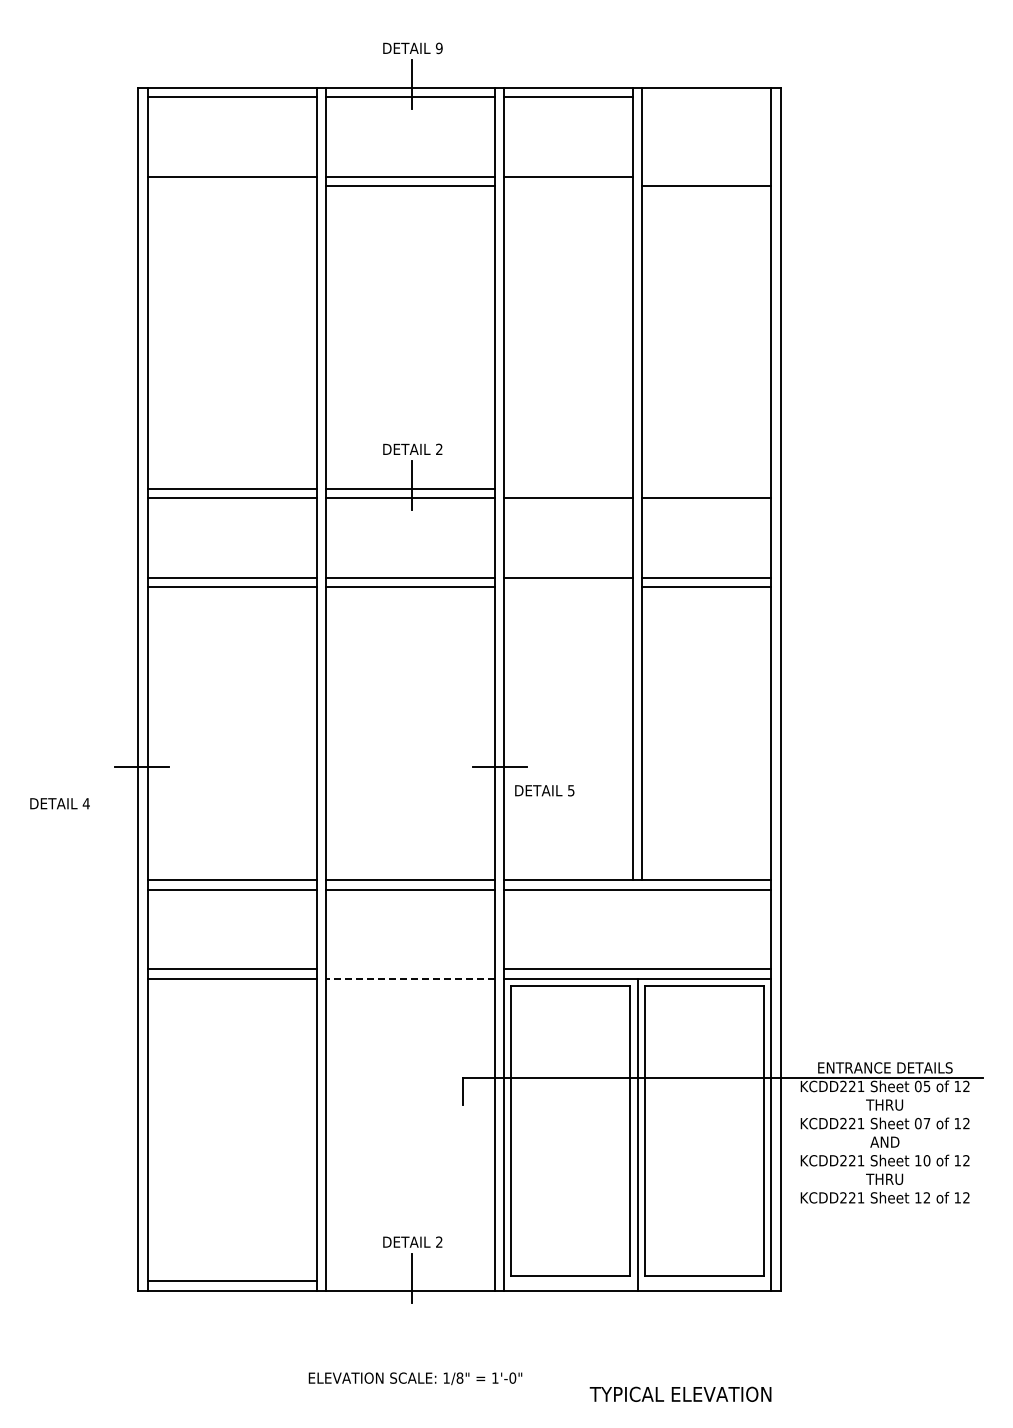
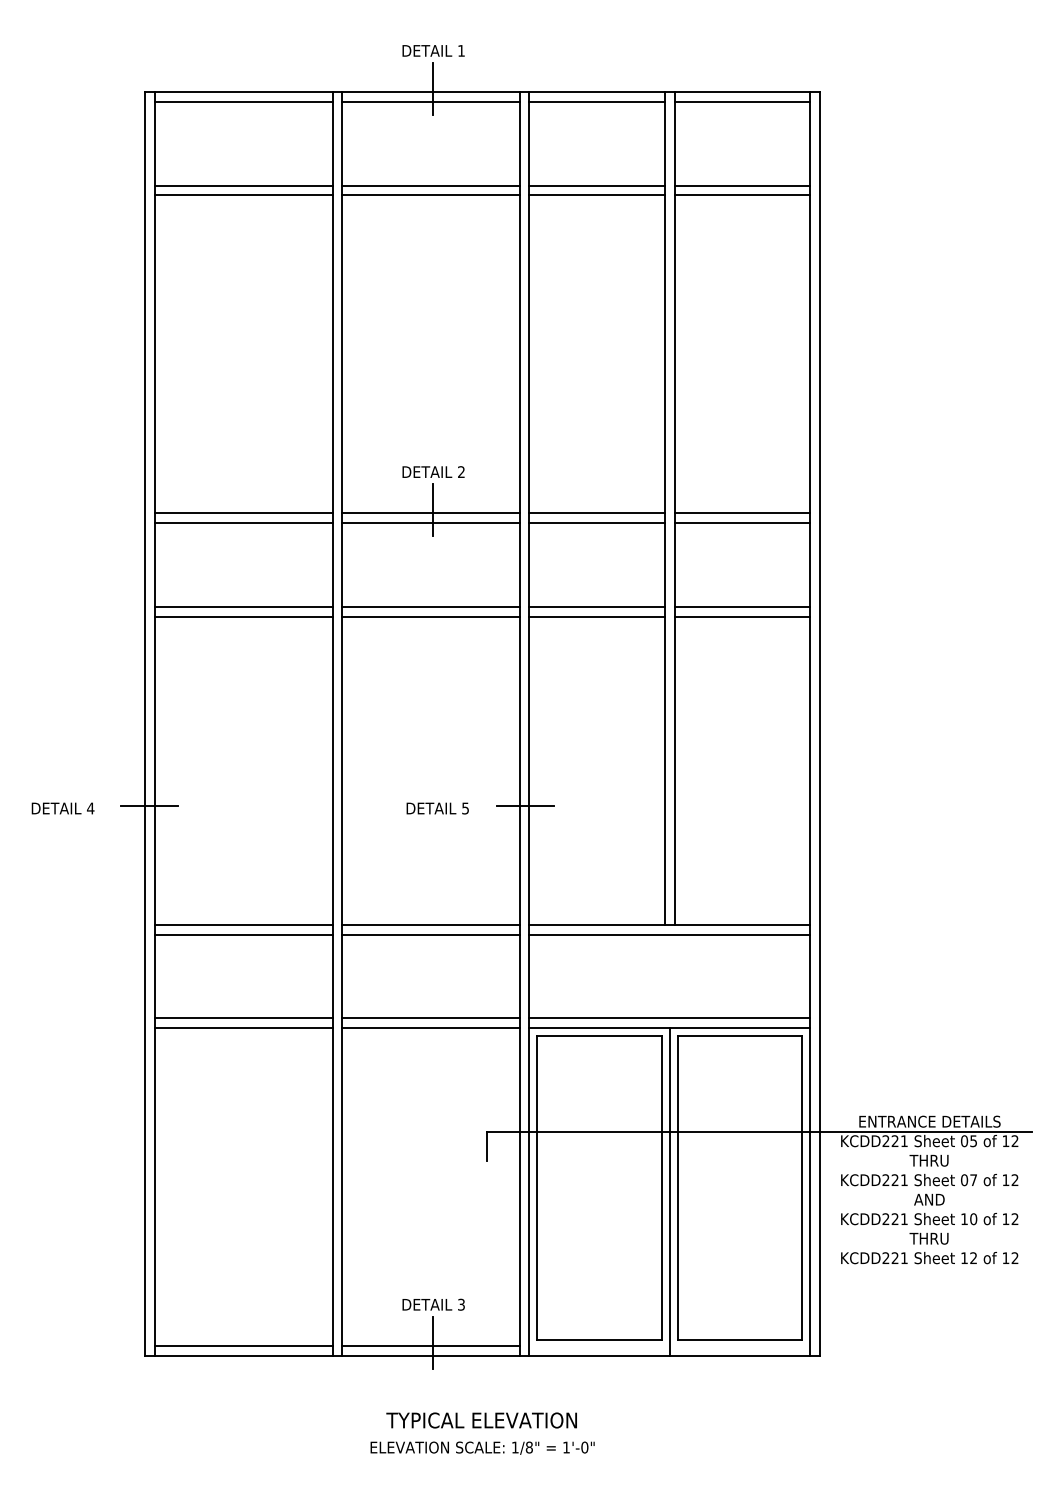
text: (438, 48) -> (460, 51), 9 -> 1
line: (706, 96) -> (742, 101), added
line: (706, 176) -> (742, 185), added
line: (231, 185) -> (243, 194), added
line: (568, 185) -> (597, 194), added
line: (568, 488) -> (597, 513), added
line: (706, 488) -> (742, 513), added
line: (568, 587) -> (597, 617), added
text: (544, 790) -> (437, 808), moved
text: (59, 803) -> (62, 808), moved
line: (409, 969) -> (430, 1018), added
line: (409, 978) -> (430, 1027), dashed -> solid
text: (439, 1242) -> (461, 1305), 2 -> 3
line: (409, 1281) -> (430, 1346), added
text: (415, 1378) -> (482, 1447), moved
text: (680, 1393) -> (481, 1419), moved

